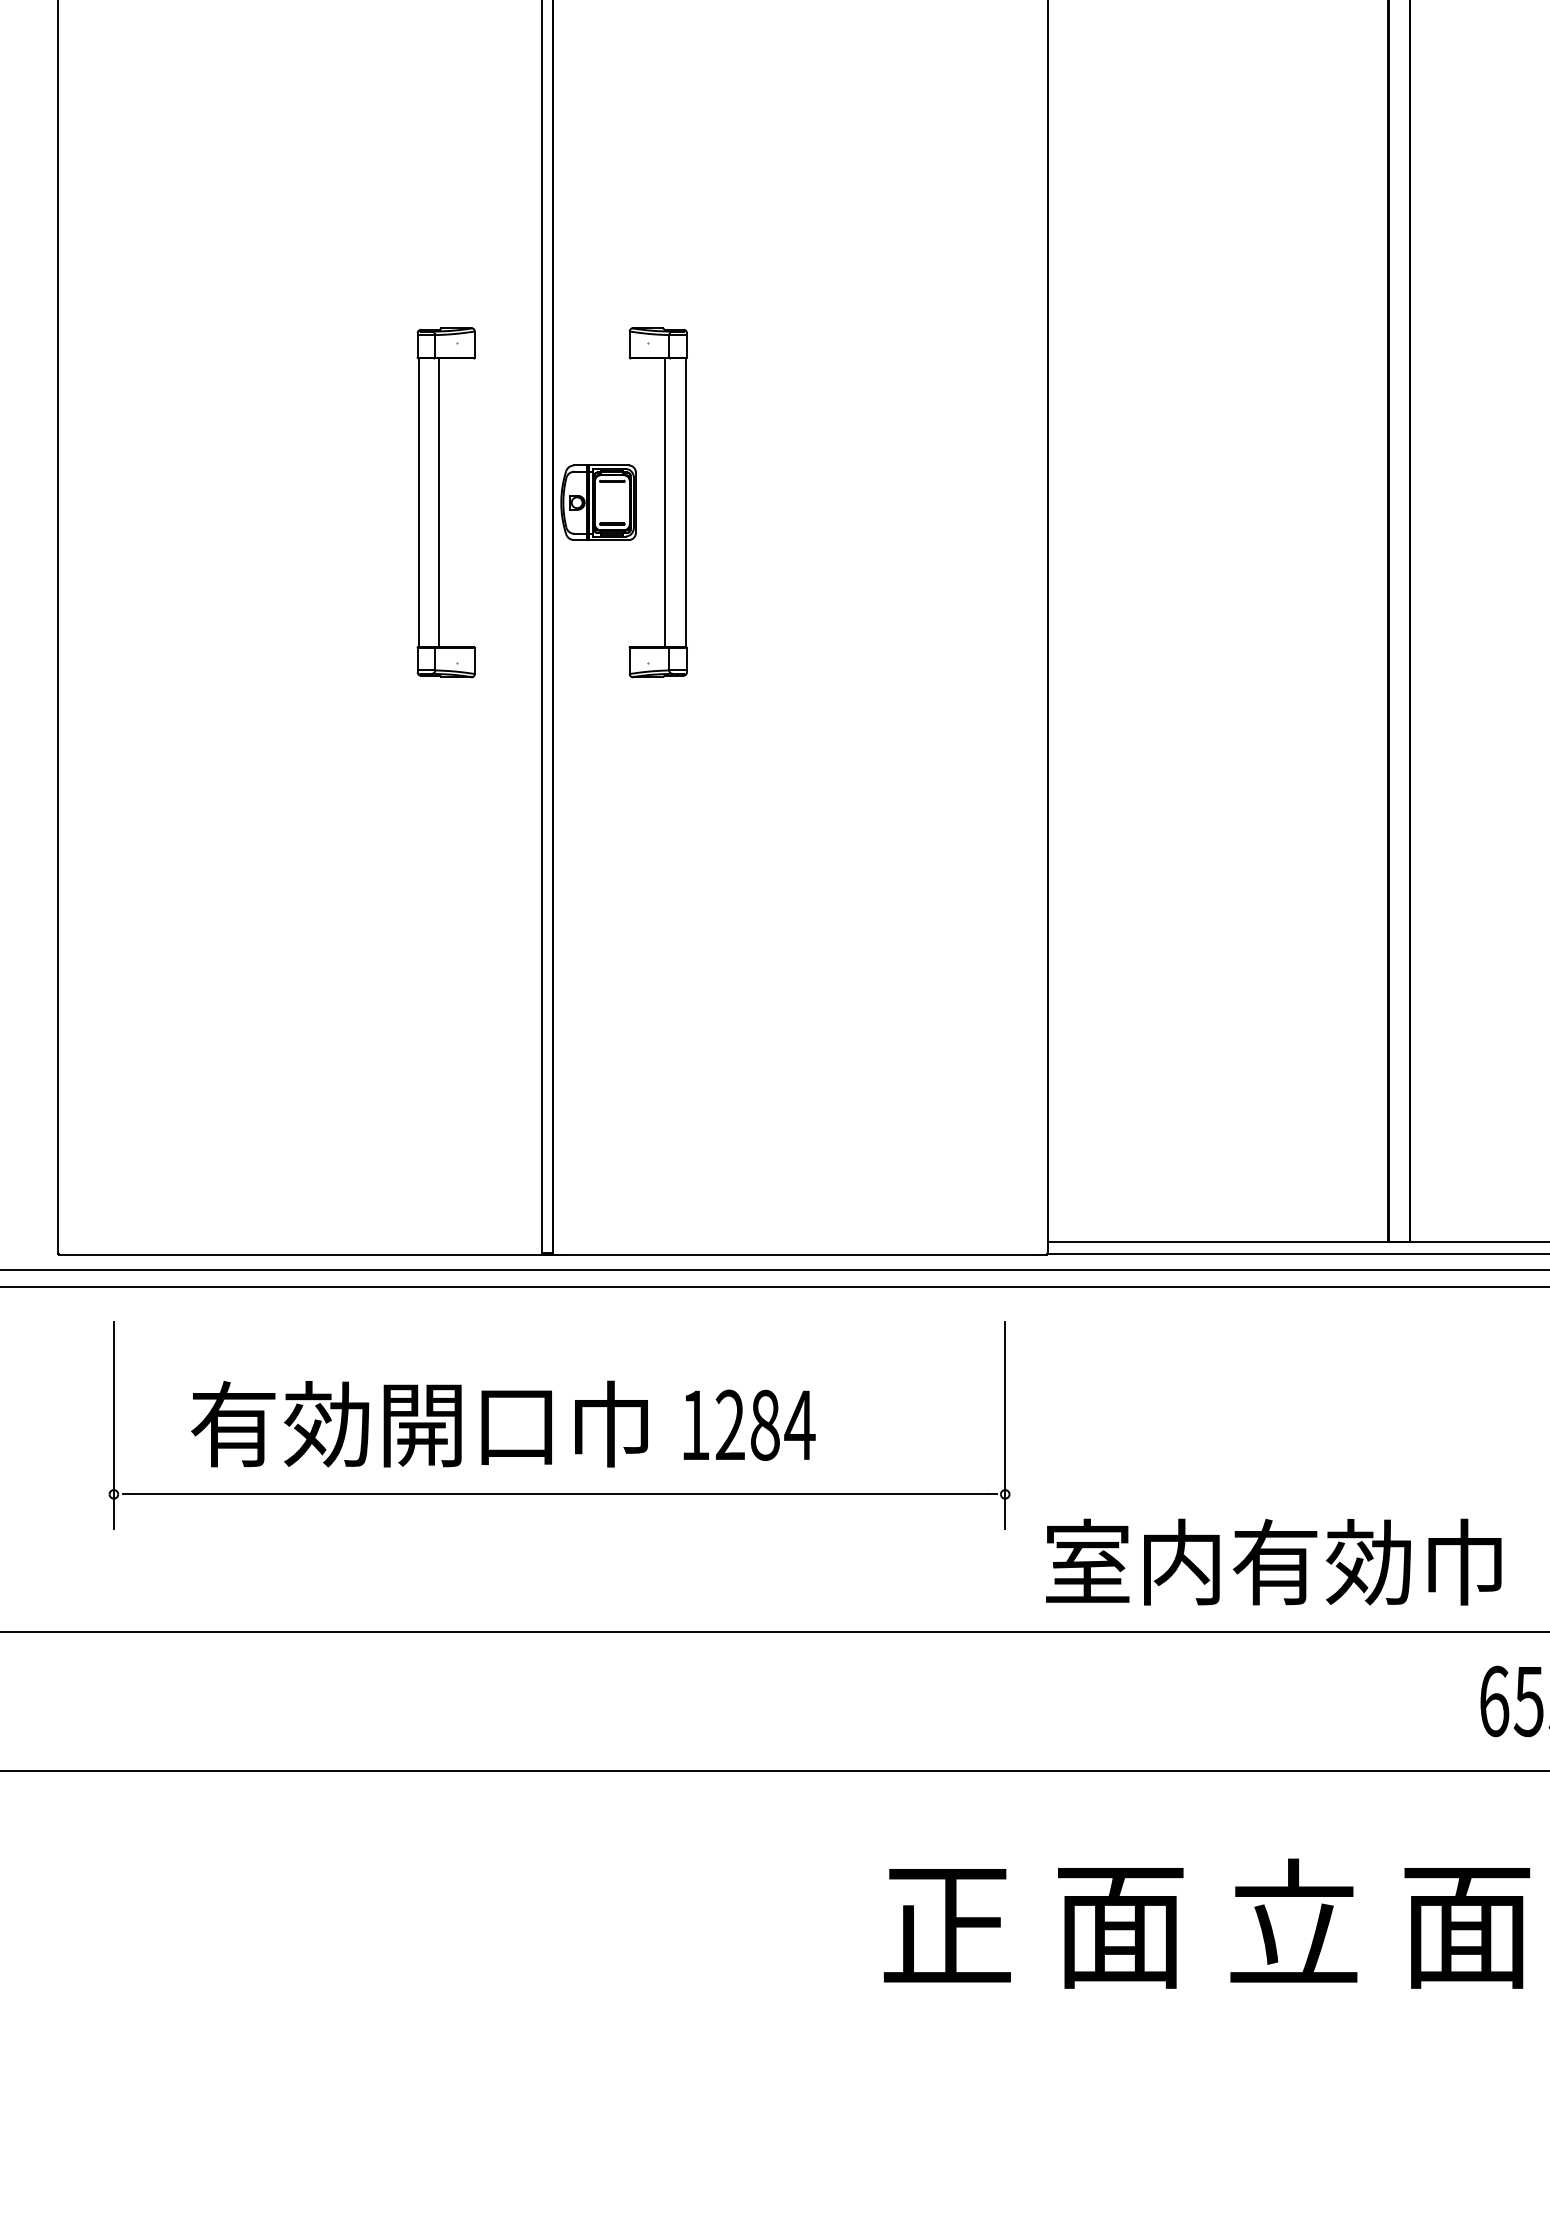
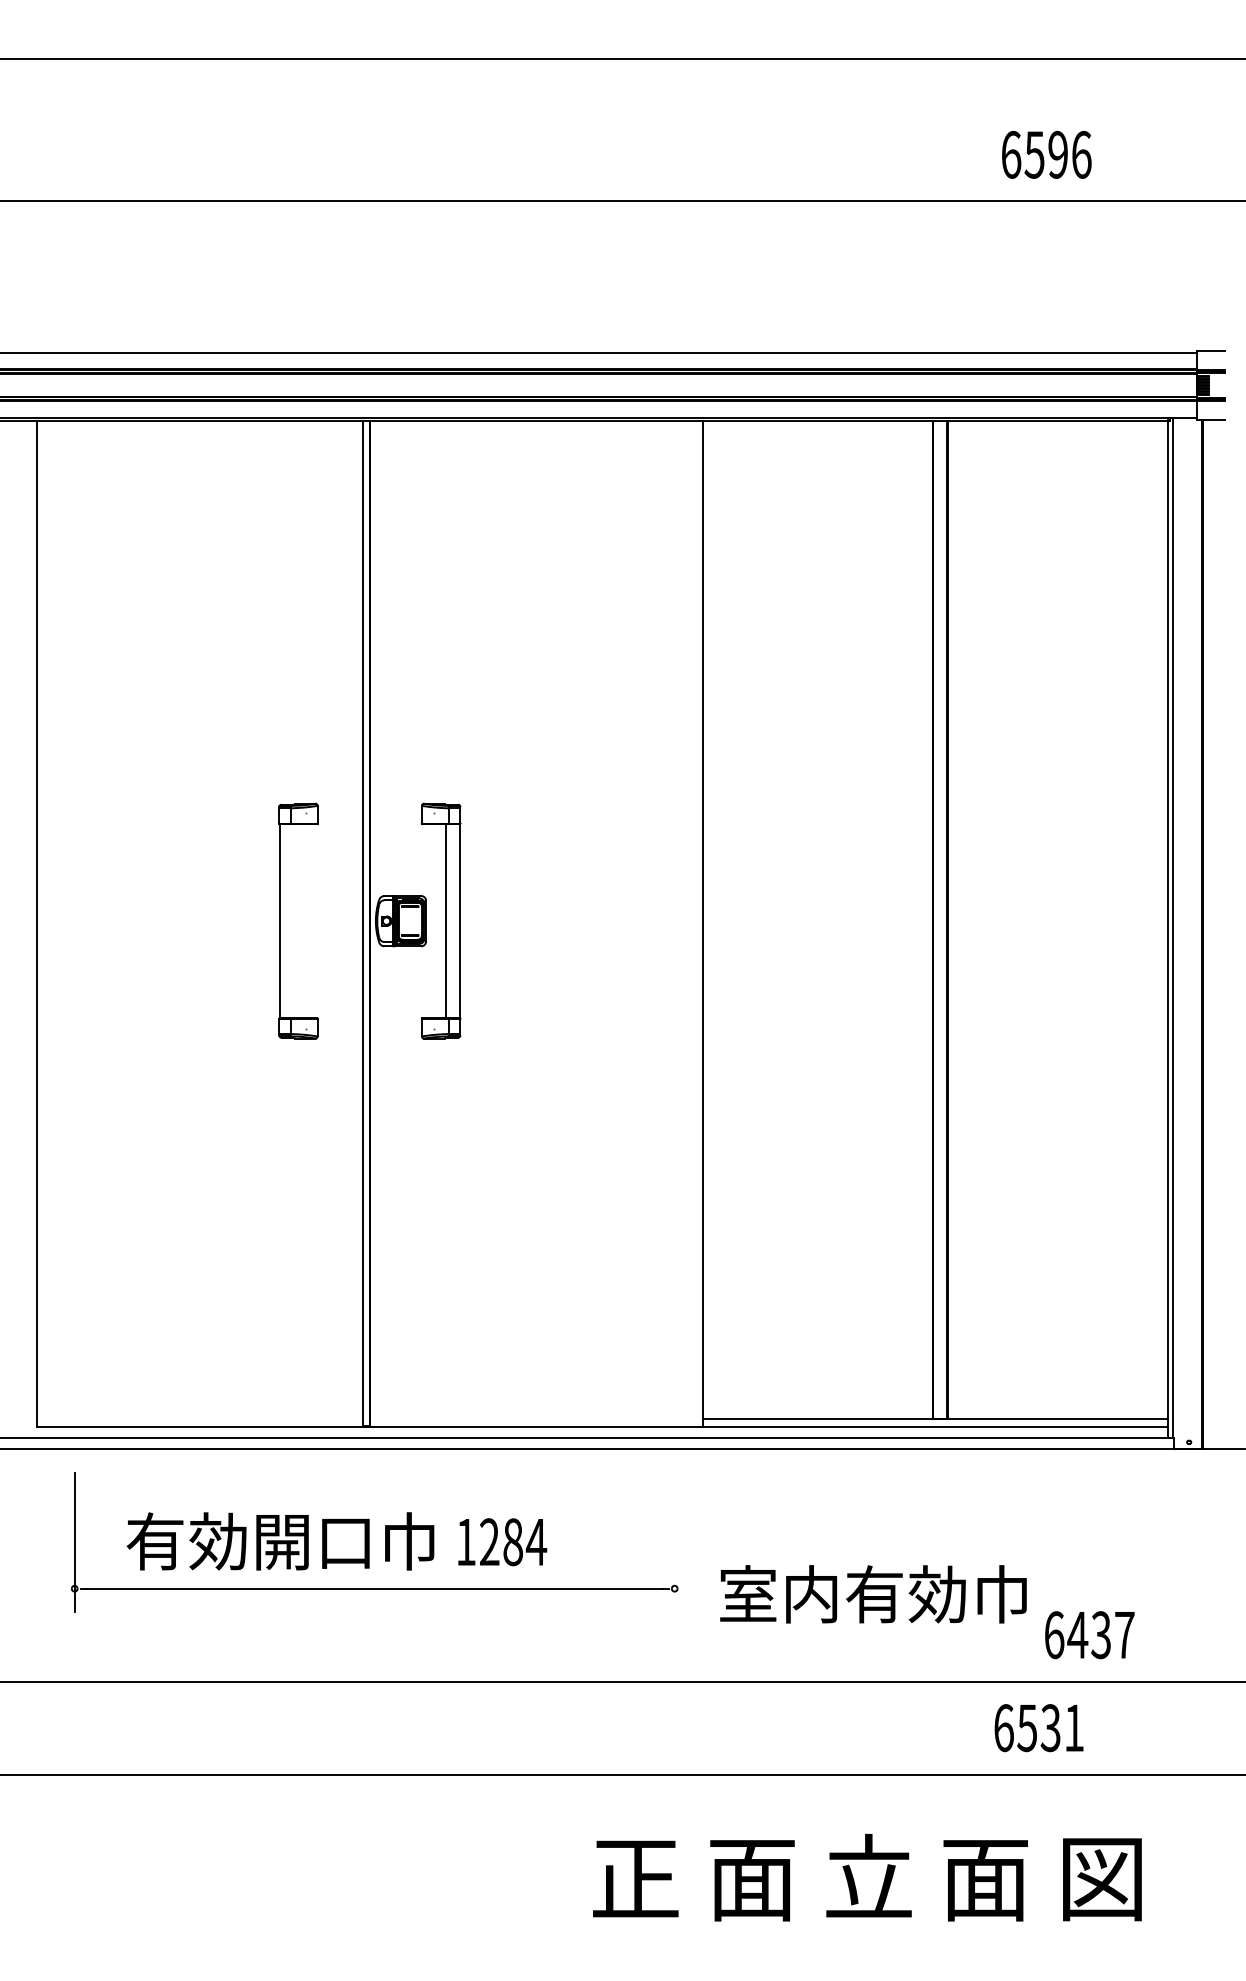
line: (438, 503) -> (293, 921), removed
line: (1004, 1424) -> (674, 1541), removed
text: (1273, 1562) -> (873, 1594), moved

